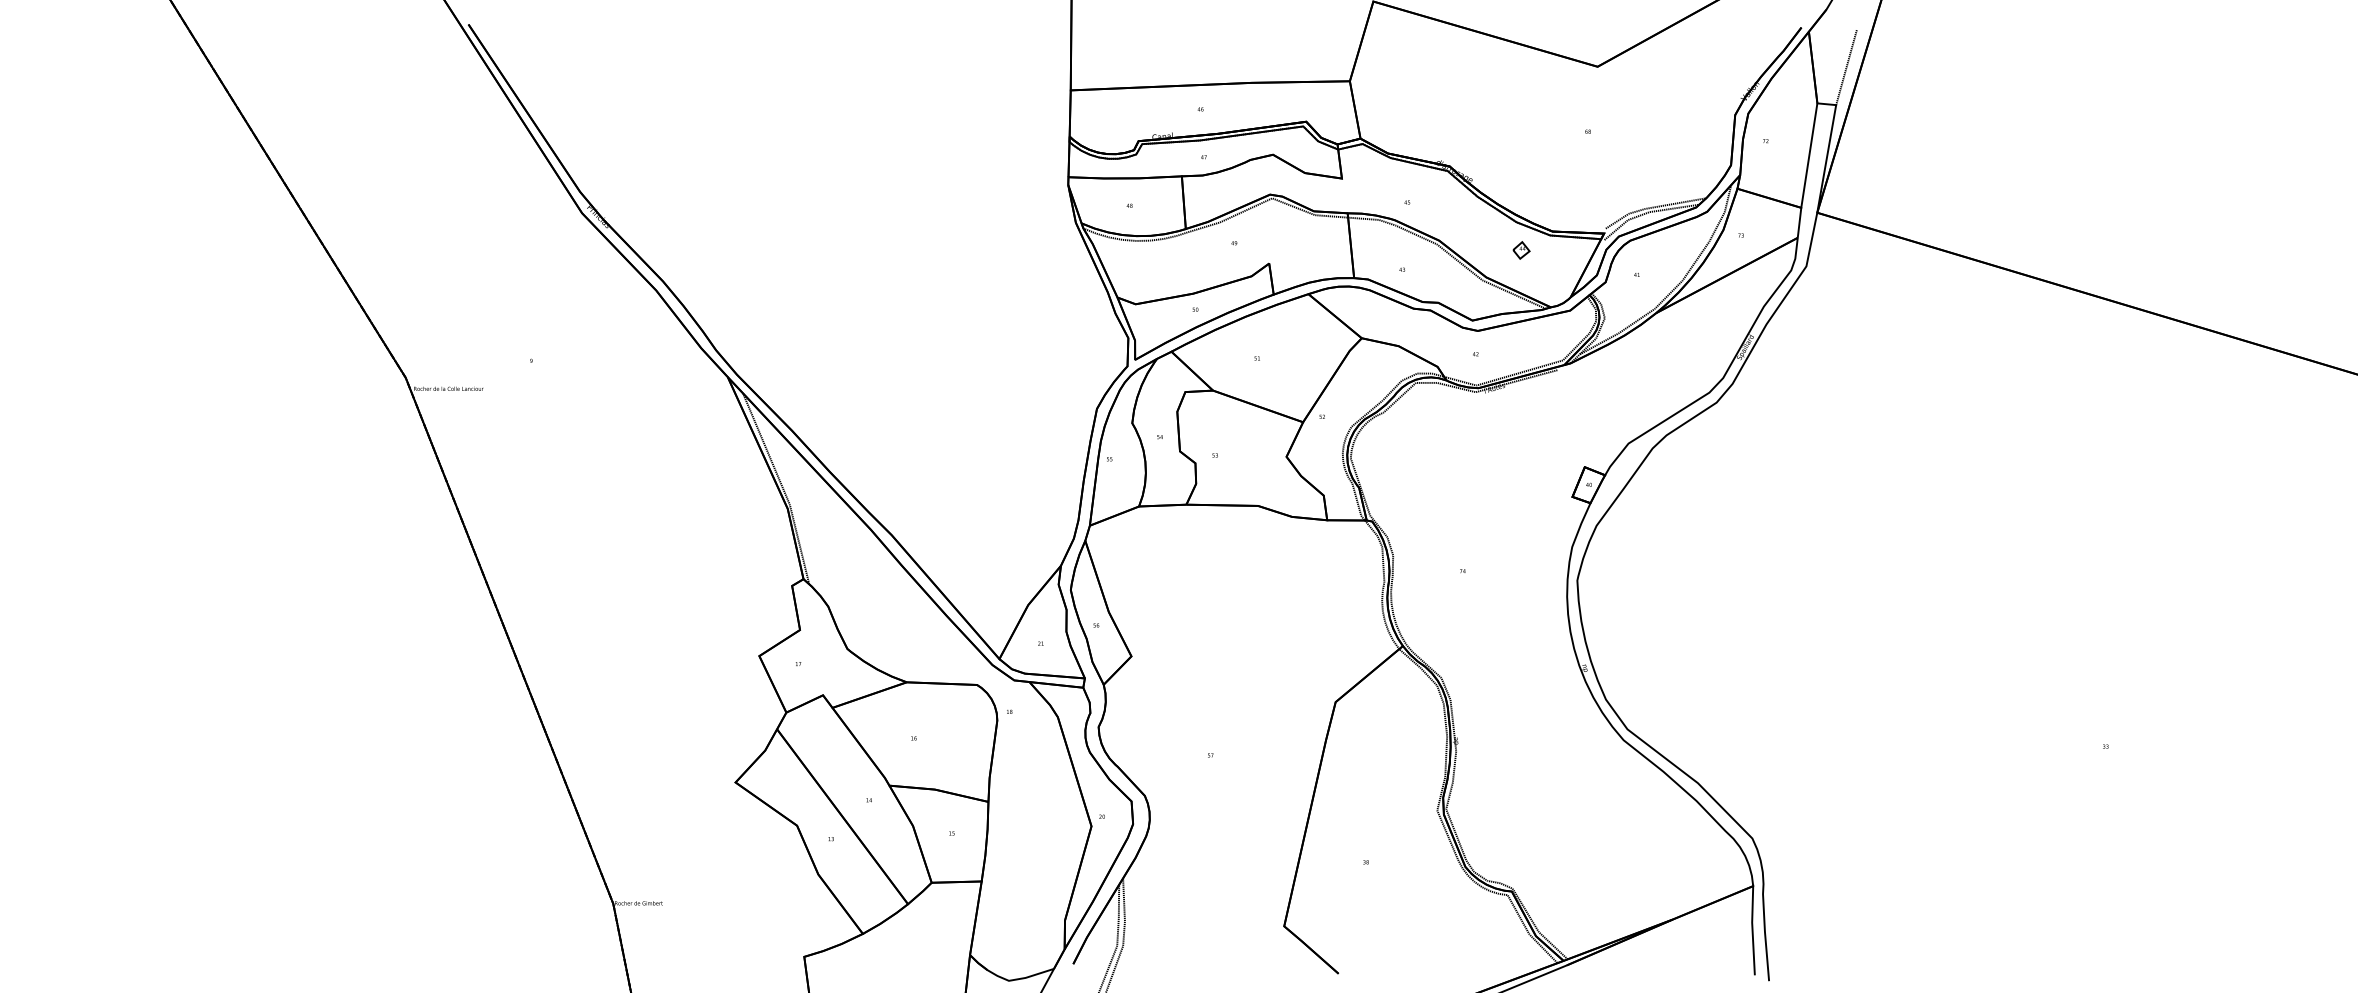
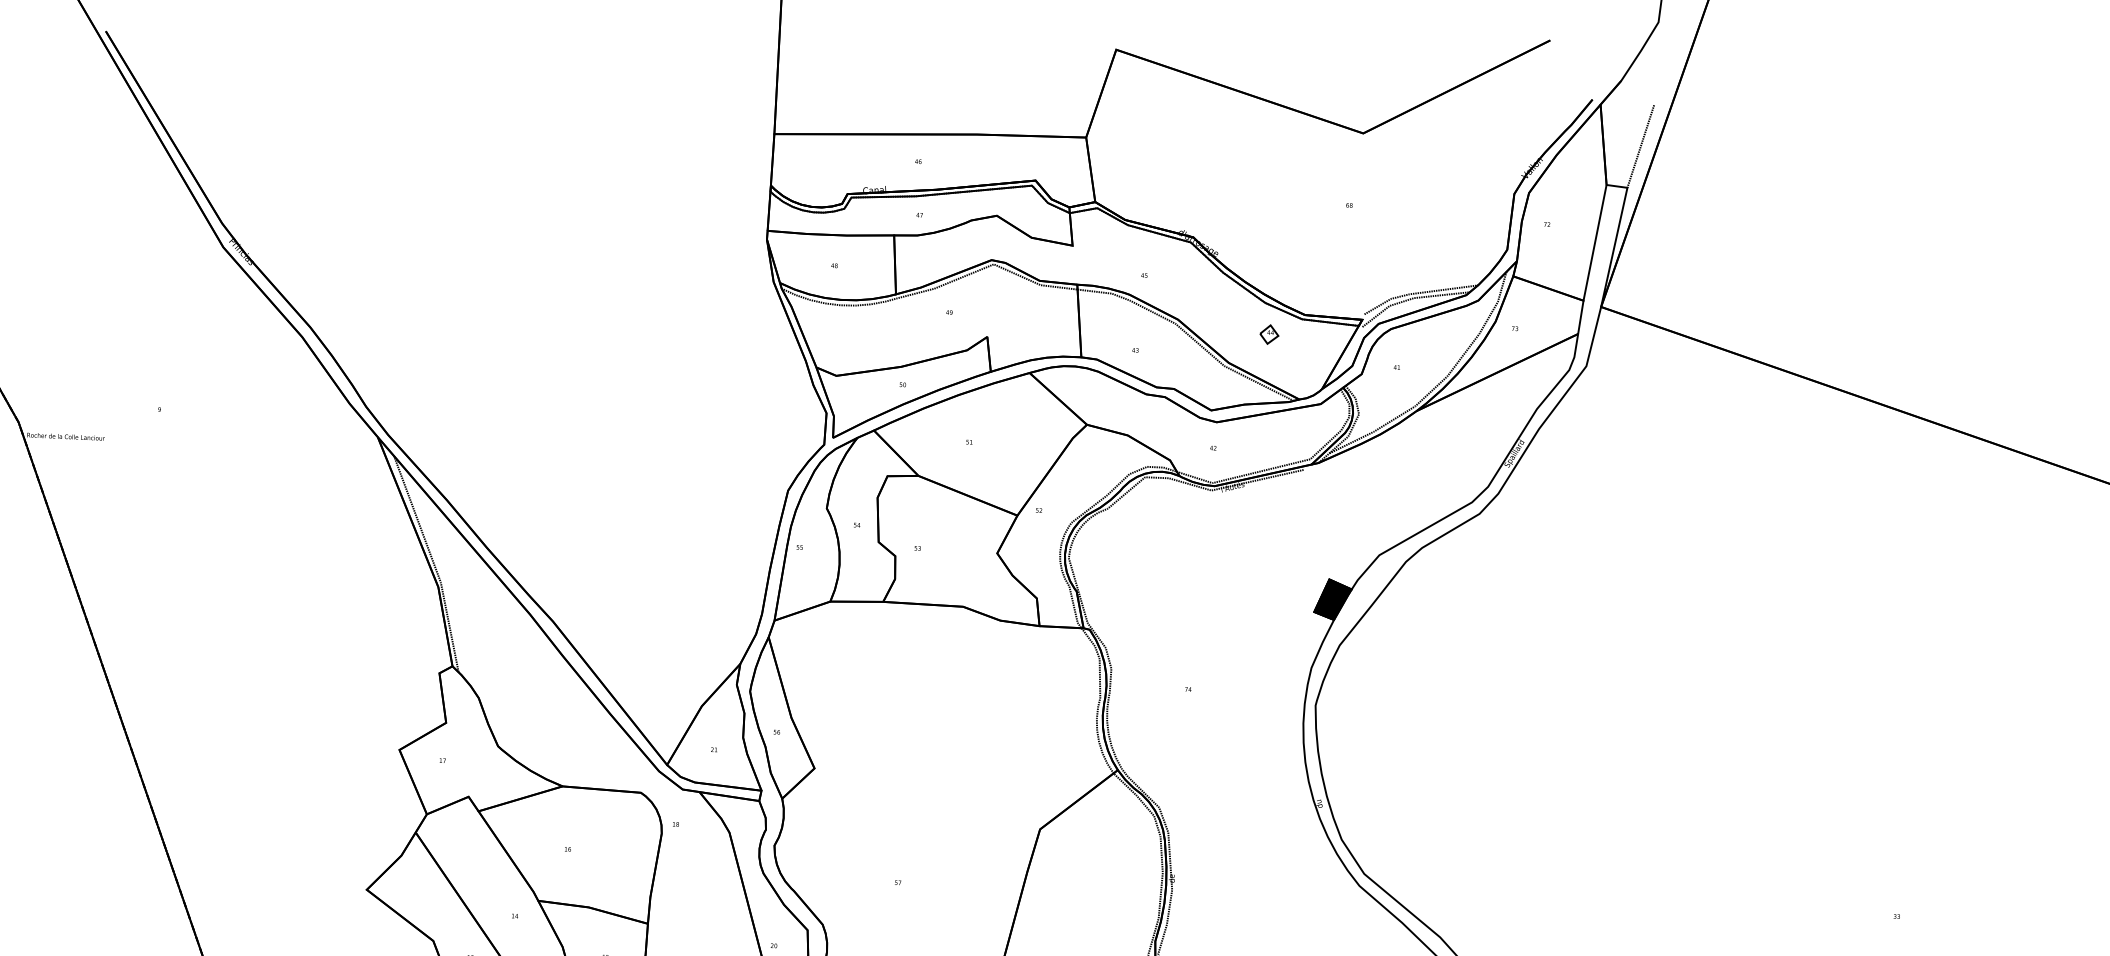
fill: (1588, 485) -> (1332, 600), added

